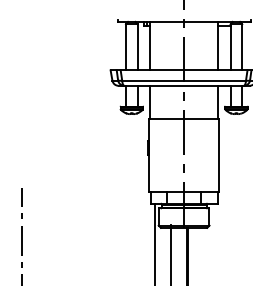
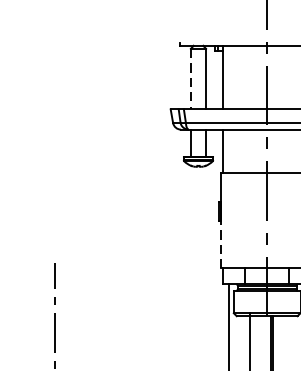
line: (126, 47) -> (191, 79), solid -> dashed
line: (148, 172) -> (220, 243), solid -> dashed

